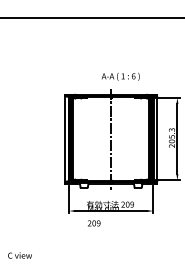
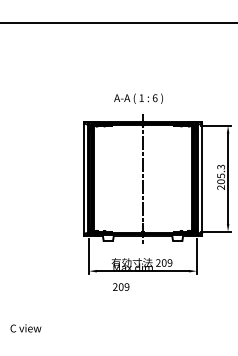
text: (120, 76) -> (138, 98), moved

